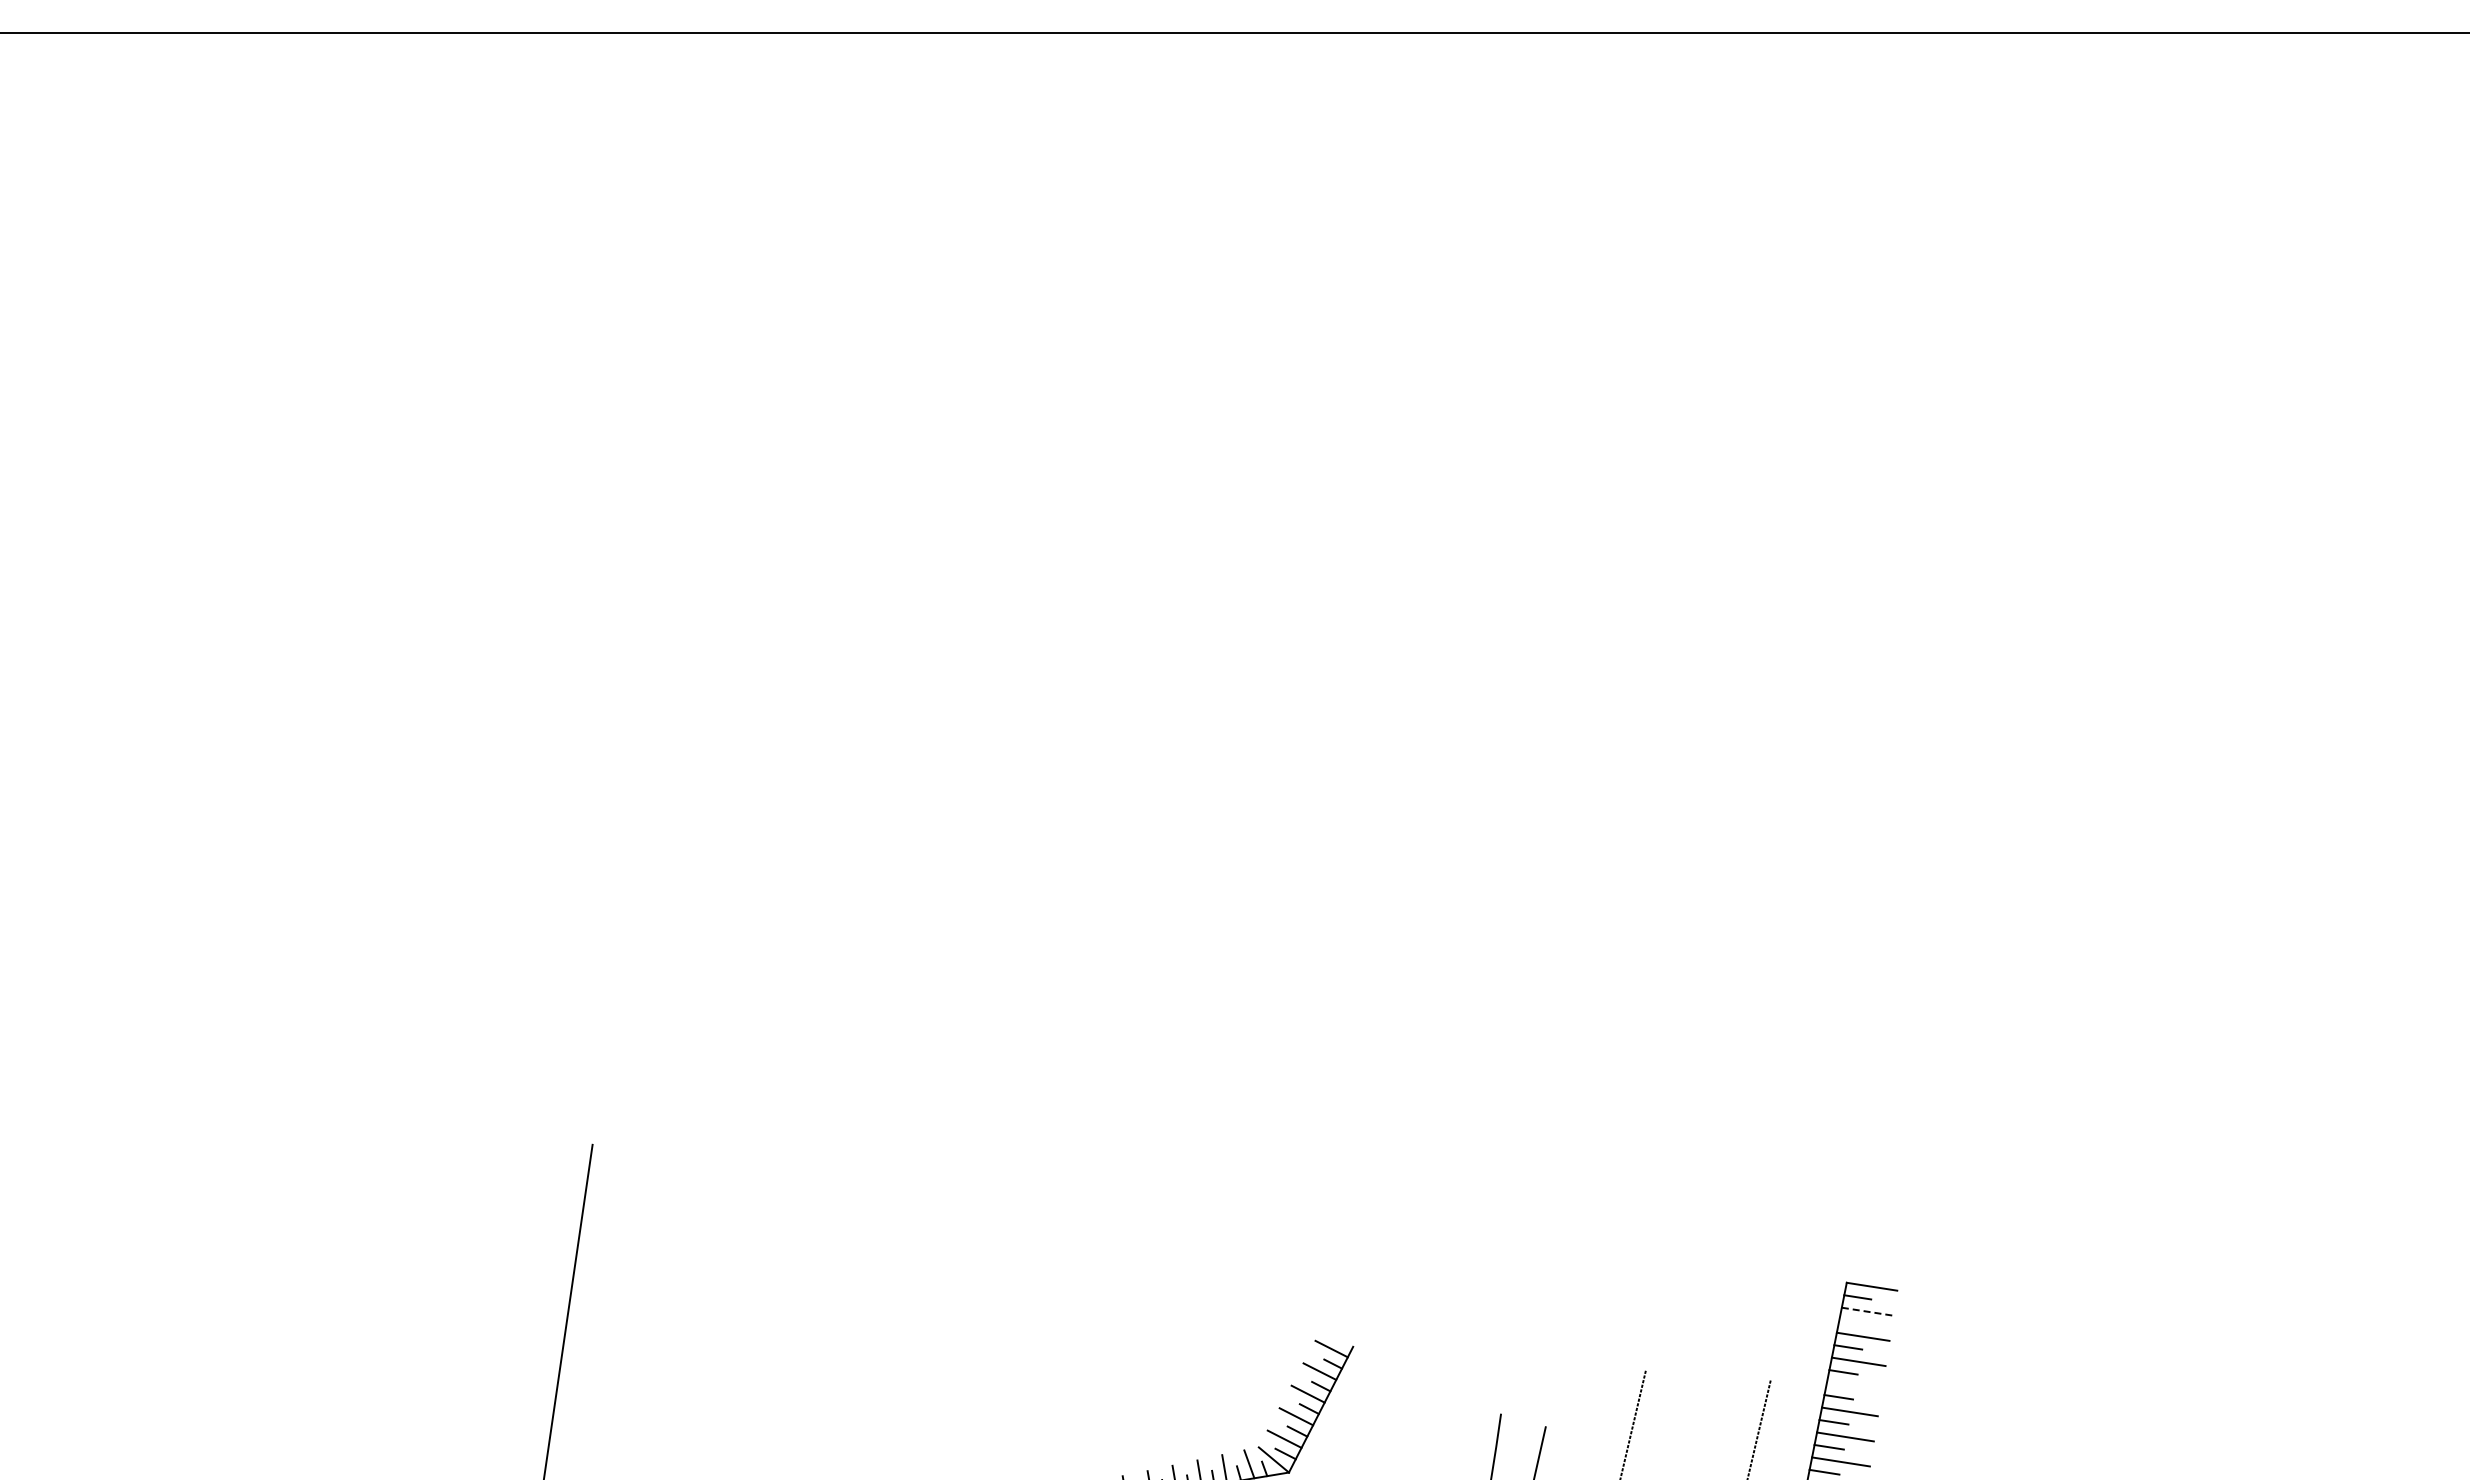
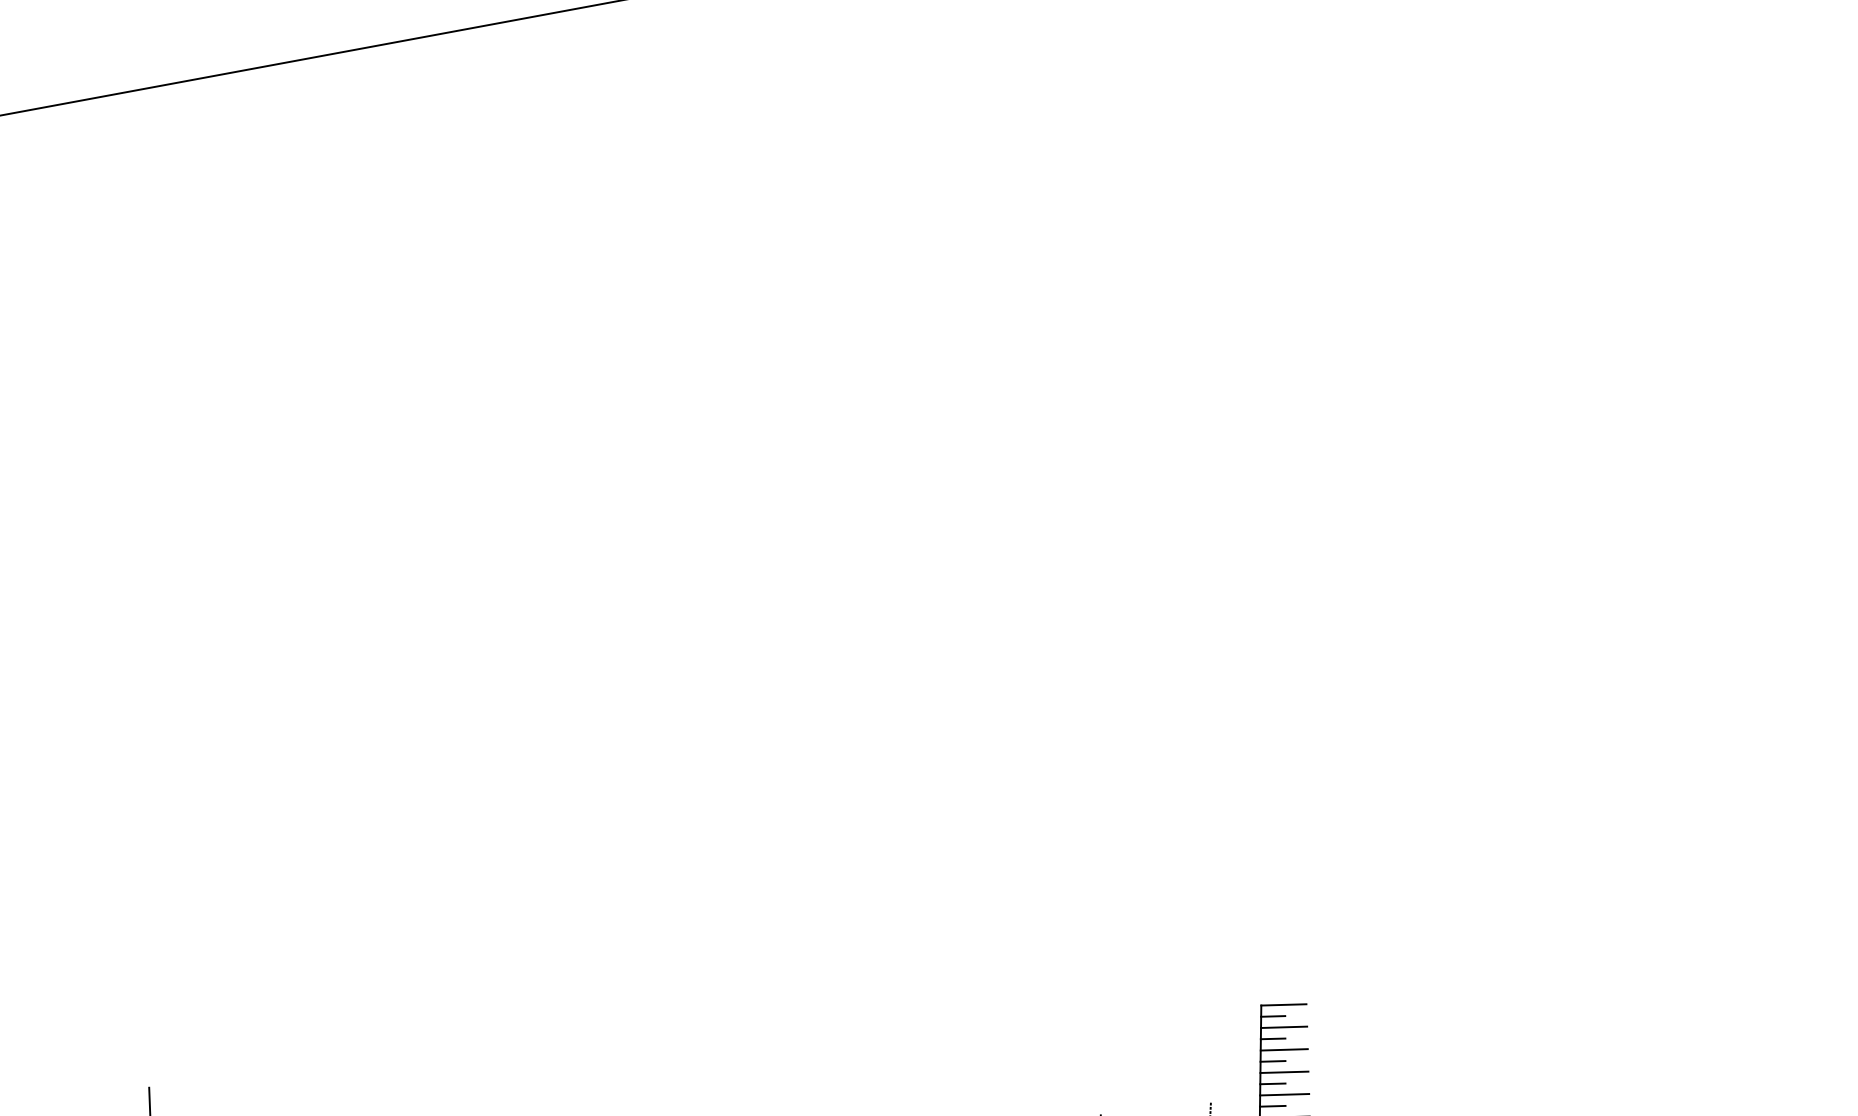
line: (1868, 1311) -> (1284, 1026), dashed -> solid
line: (1852, 1322) -> (1272, 1039), added
line: (1853, 1386) -> (1283, 1094), added

